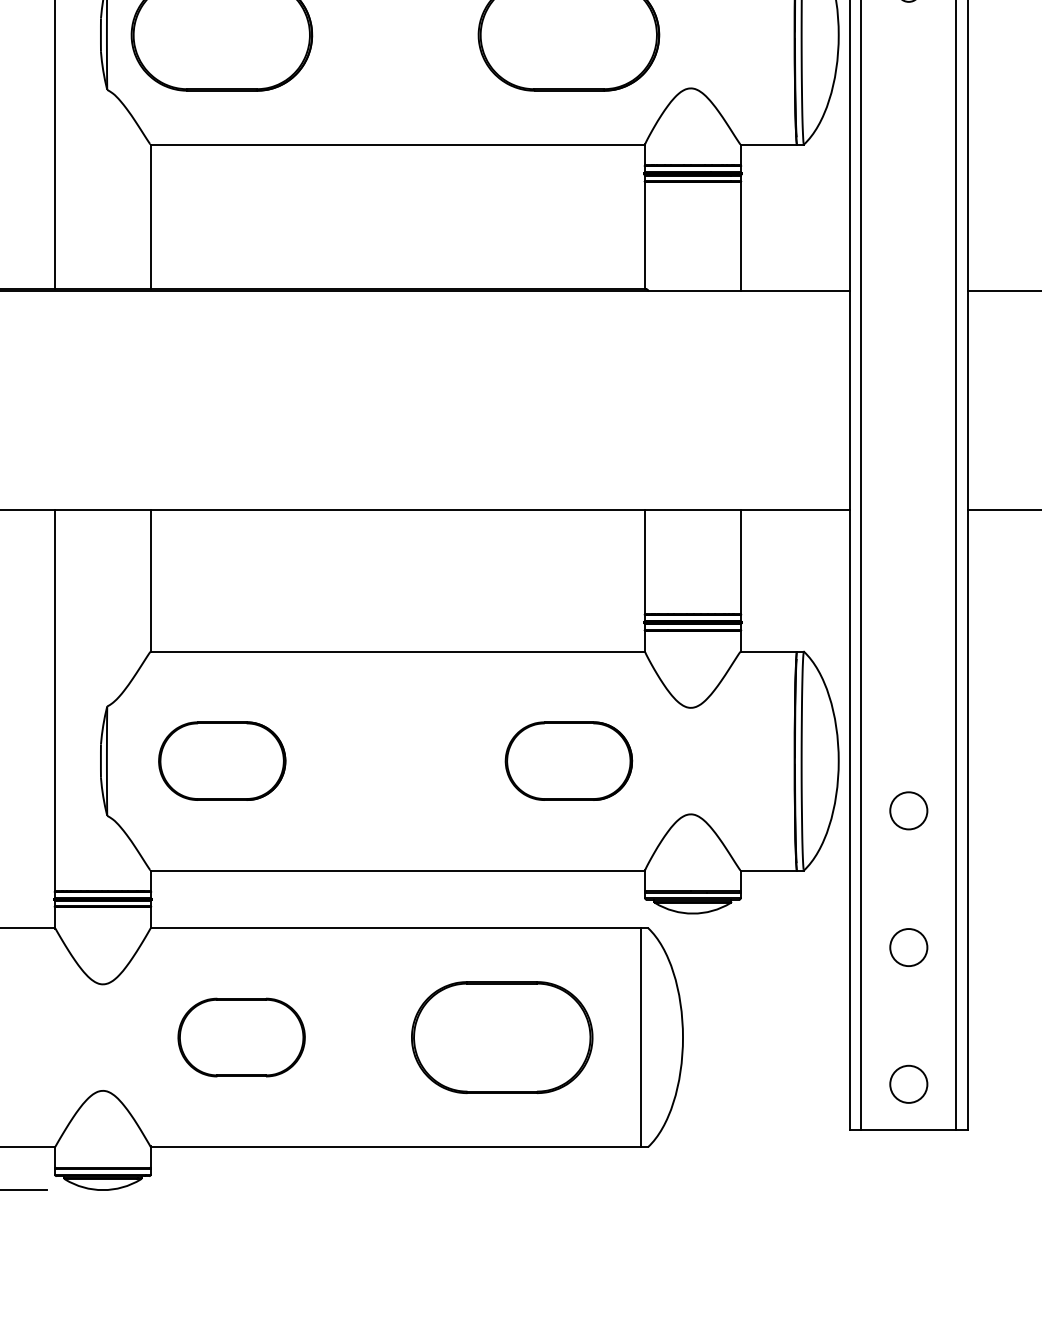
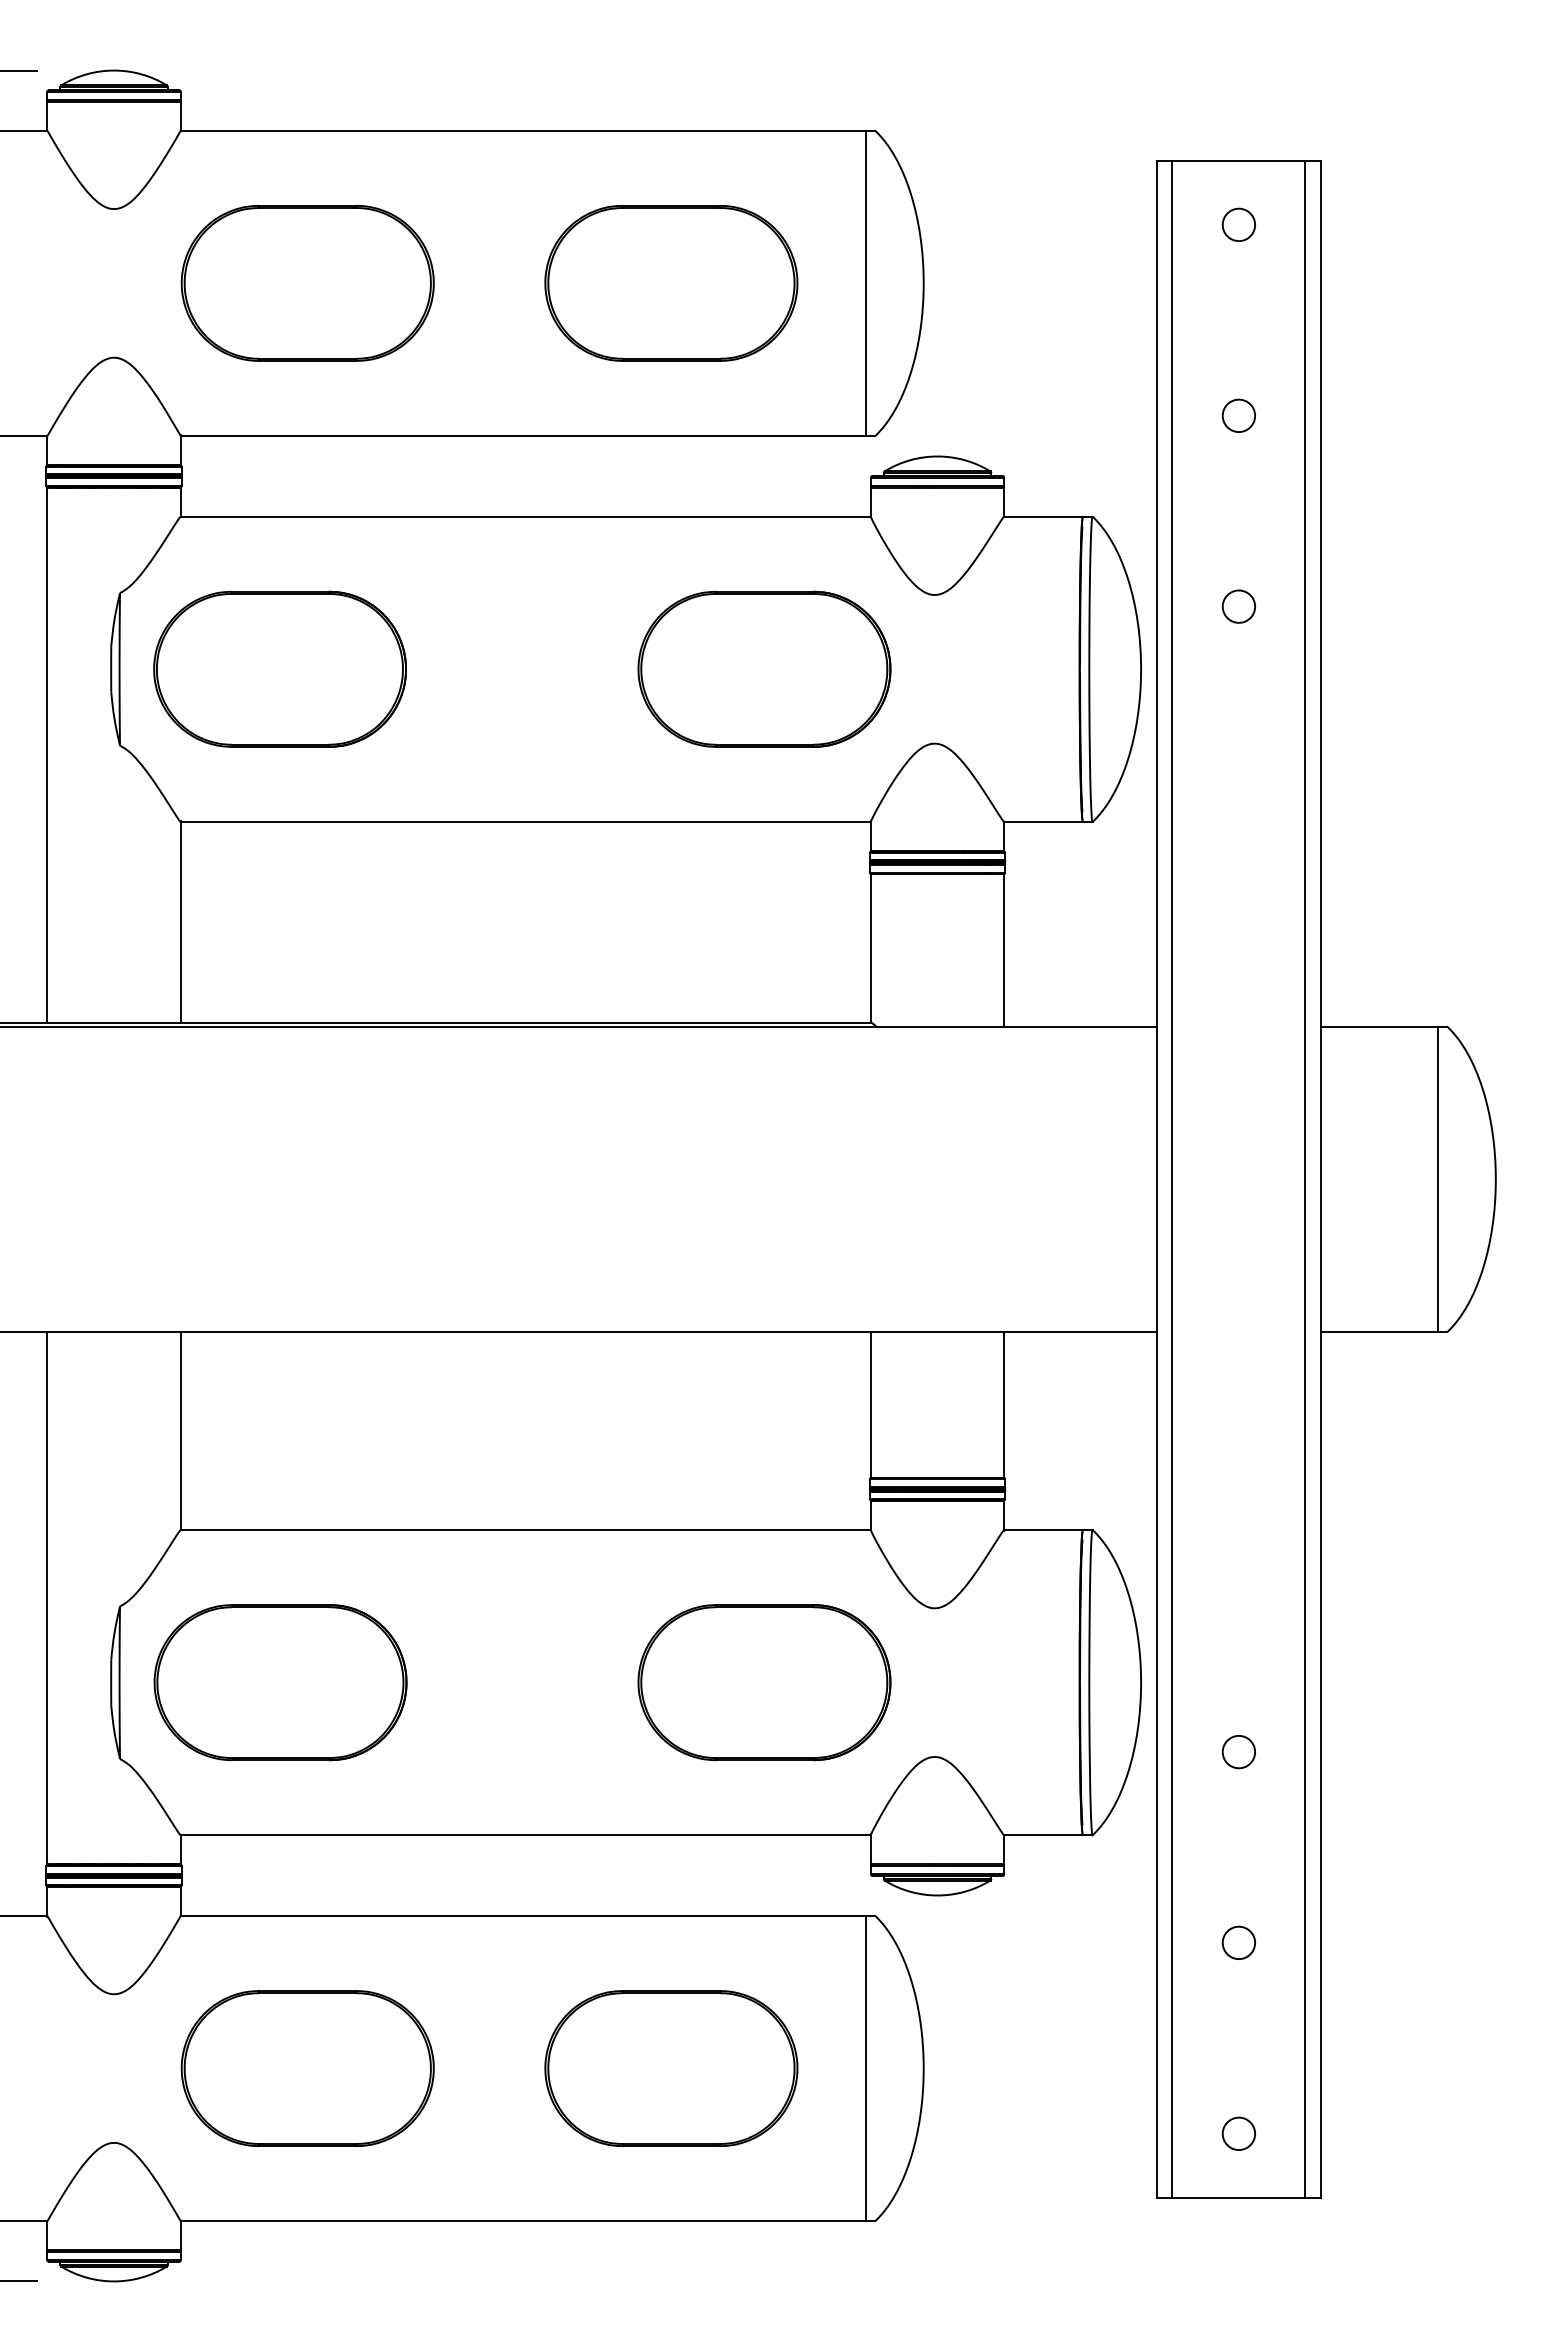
part: (222, 761) -> (280, 1682), size x1.43
part: (568, 761) -> (764, 1682), size x1.43
circle: (908, 810) -> (1238, 1751), size x0.62
circle: (908, 947) -> (1238, 1942), size x0.62
part: (241, 1037) -> (307, 2068), size x1.43
circle: (908, 1084) -> (1238, 2133), size x0.62

